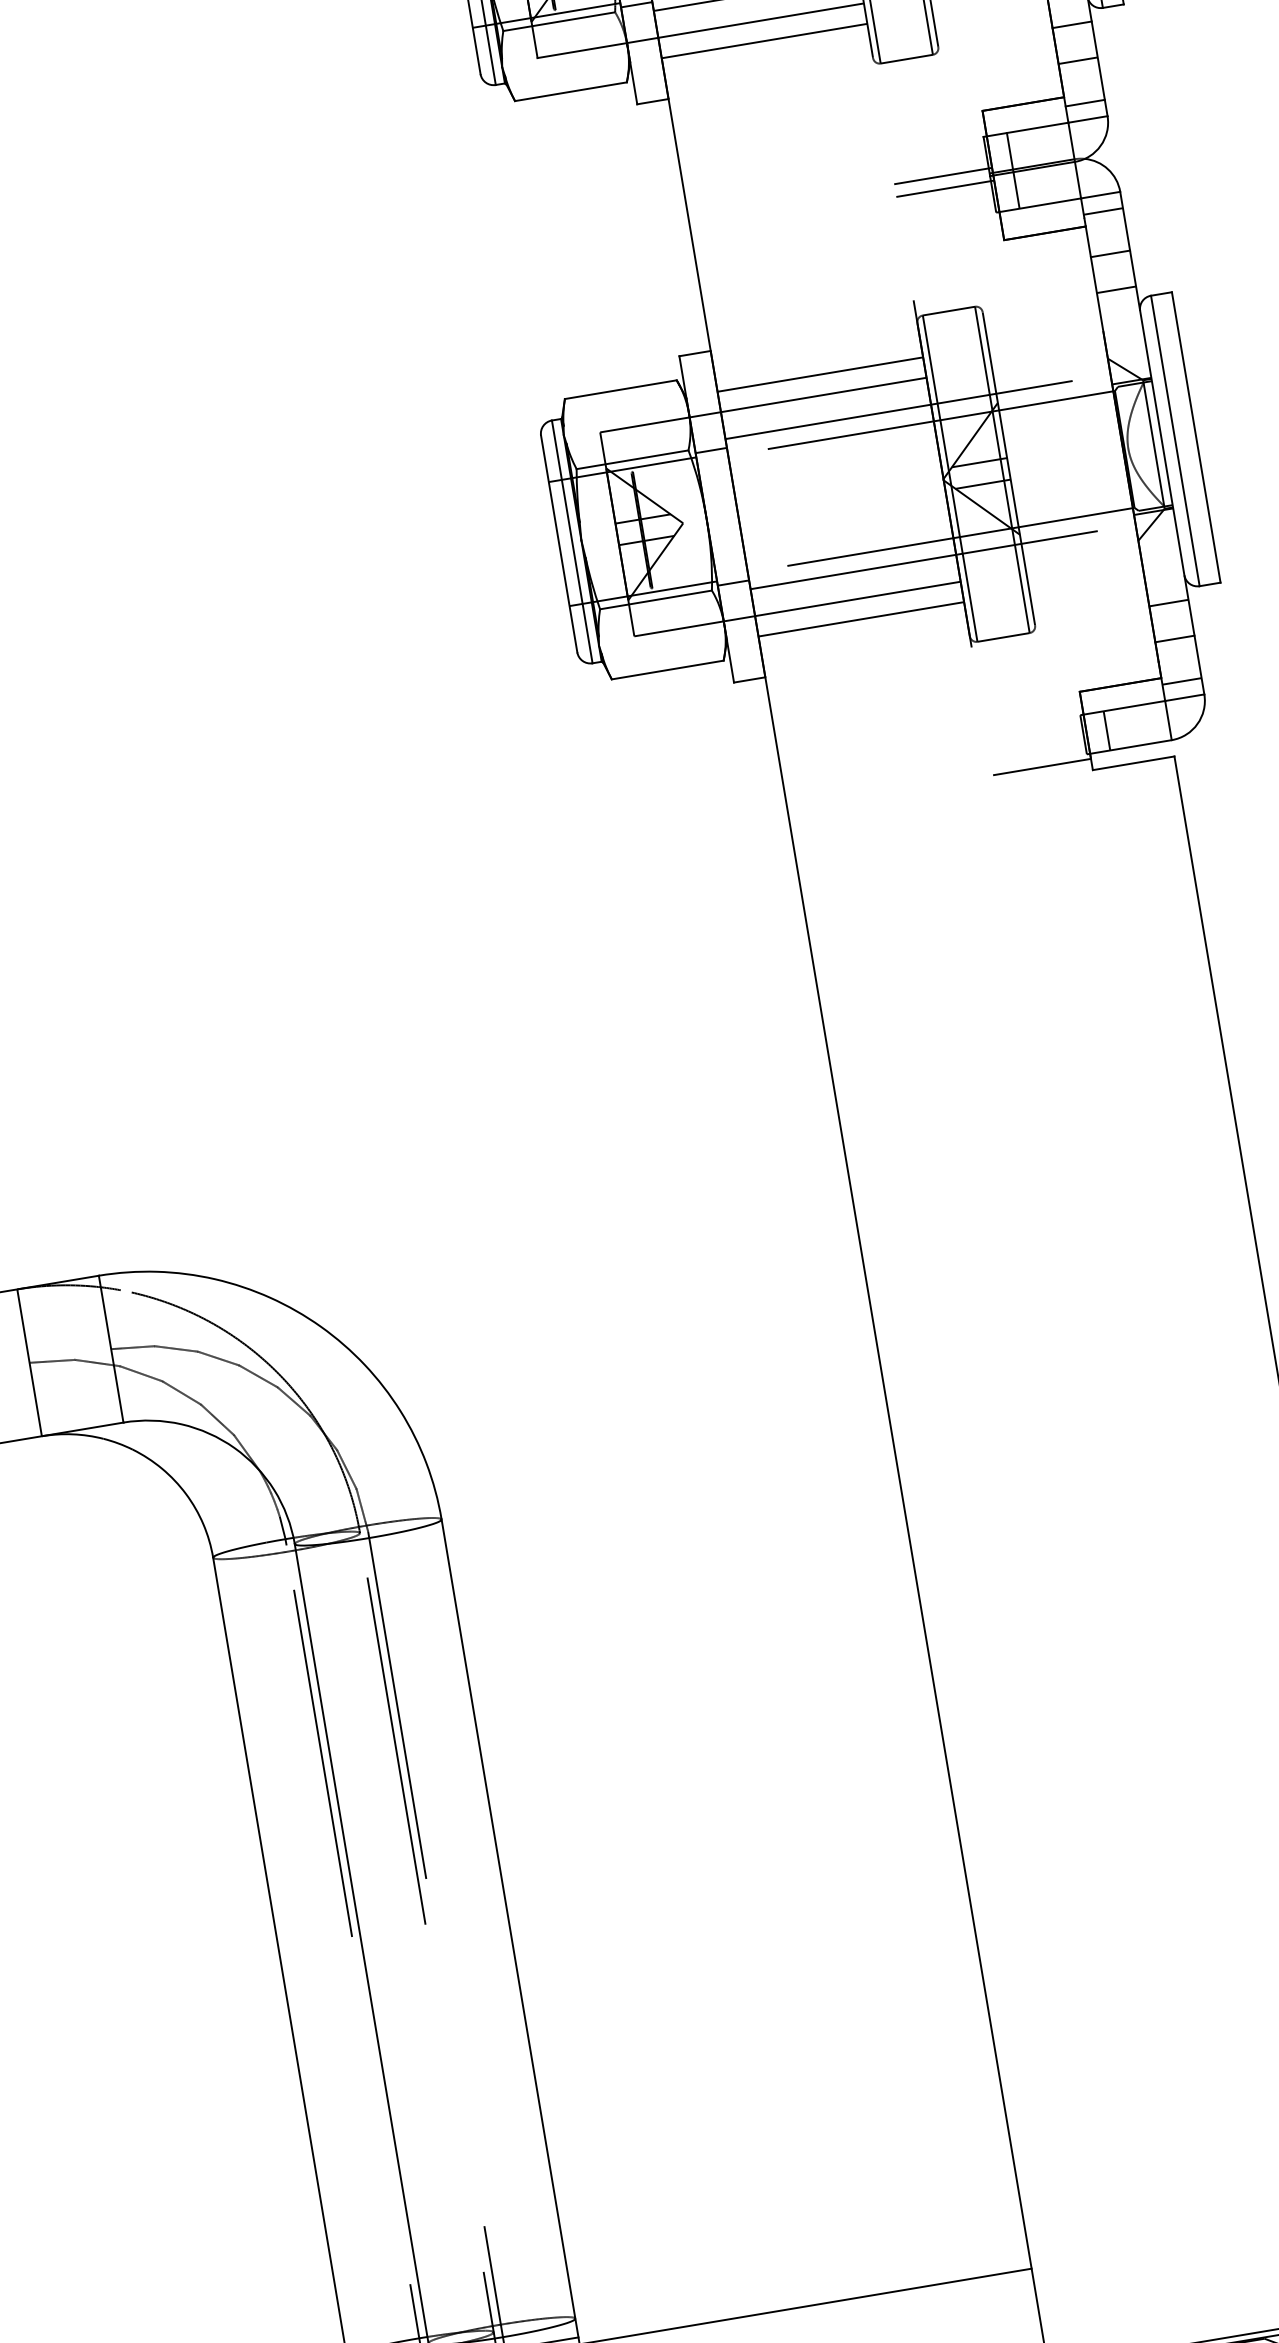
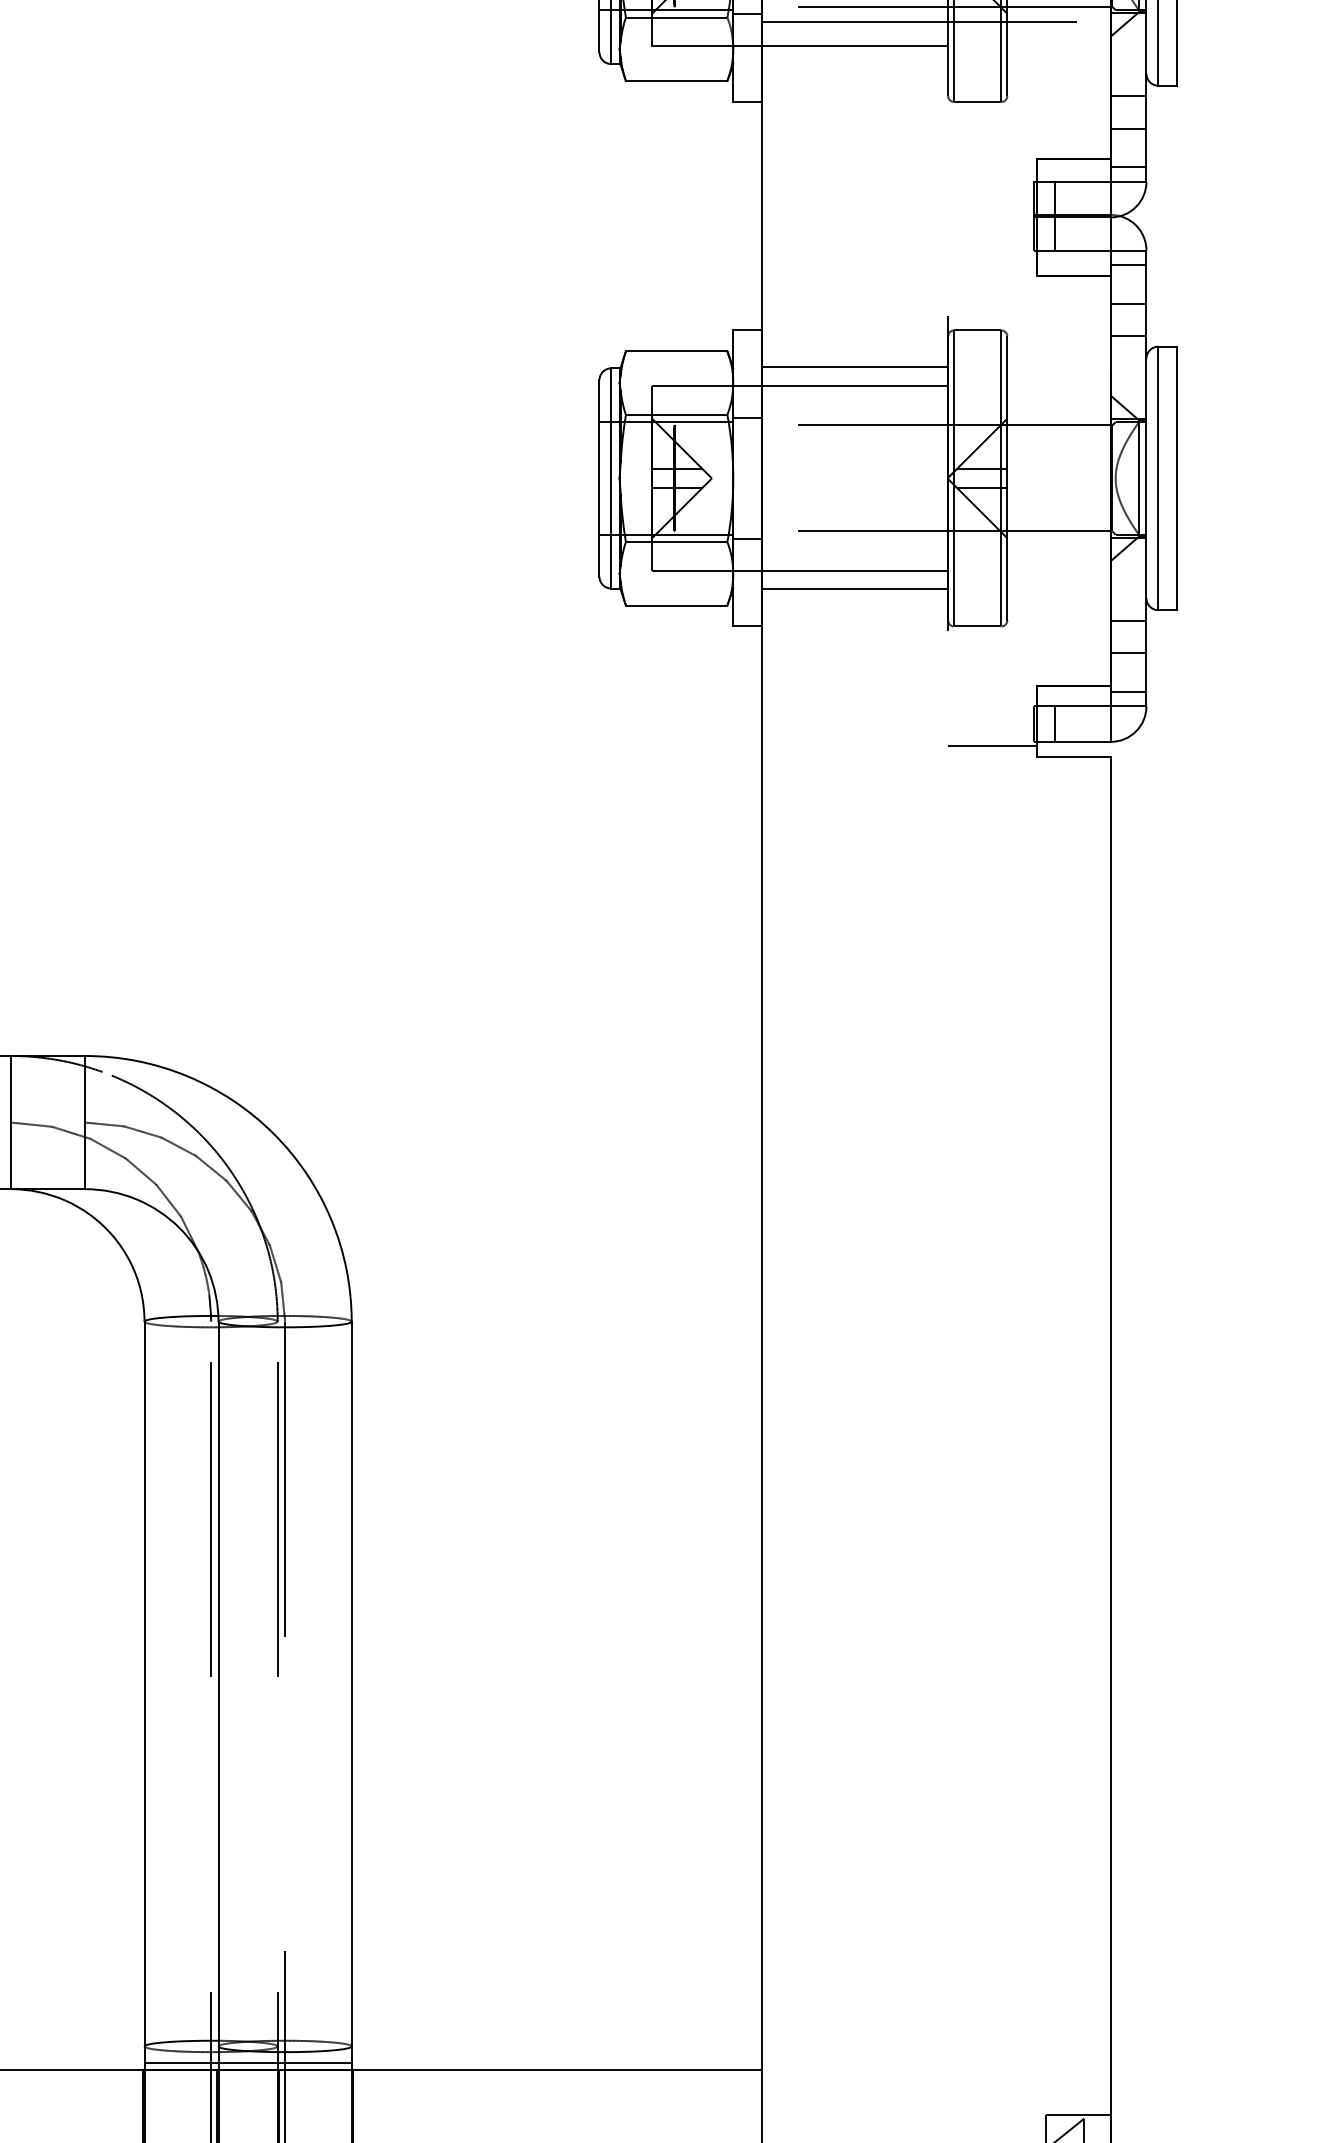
line: (764, 40) -> (854, 64), removed
line: (943, 176) -> (992, 210), removed
line: (945, 188) -> (992, 221), removed
line: (917, 407) -> (935, 410), removed
line: (942, 557) -> (935, 546), removed

